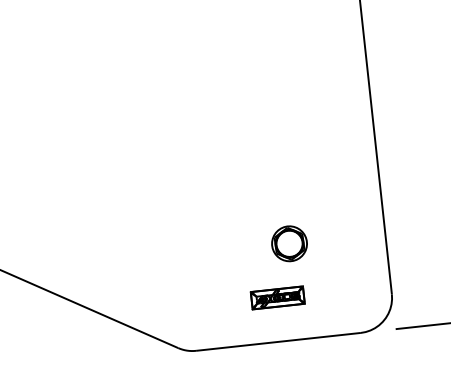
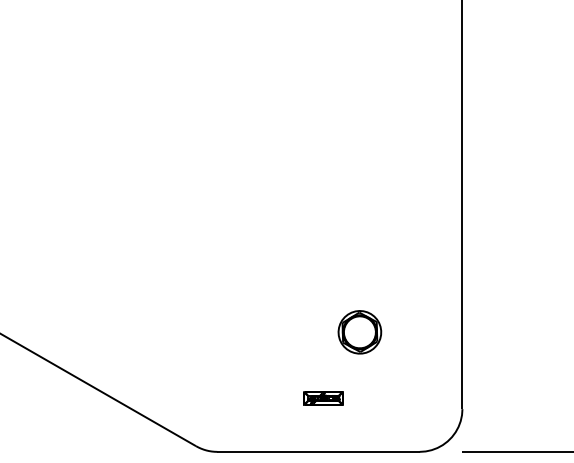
part: (289, 243) -> (359, 332), moved
part: (277, 297) -> (323, 398), size x0.6

